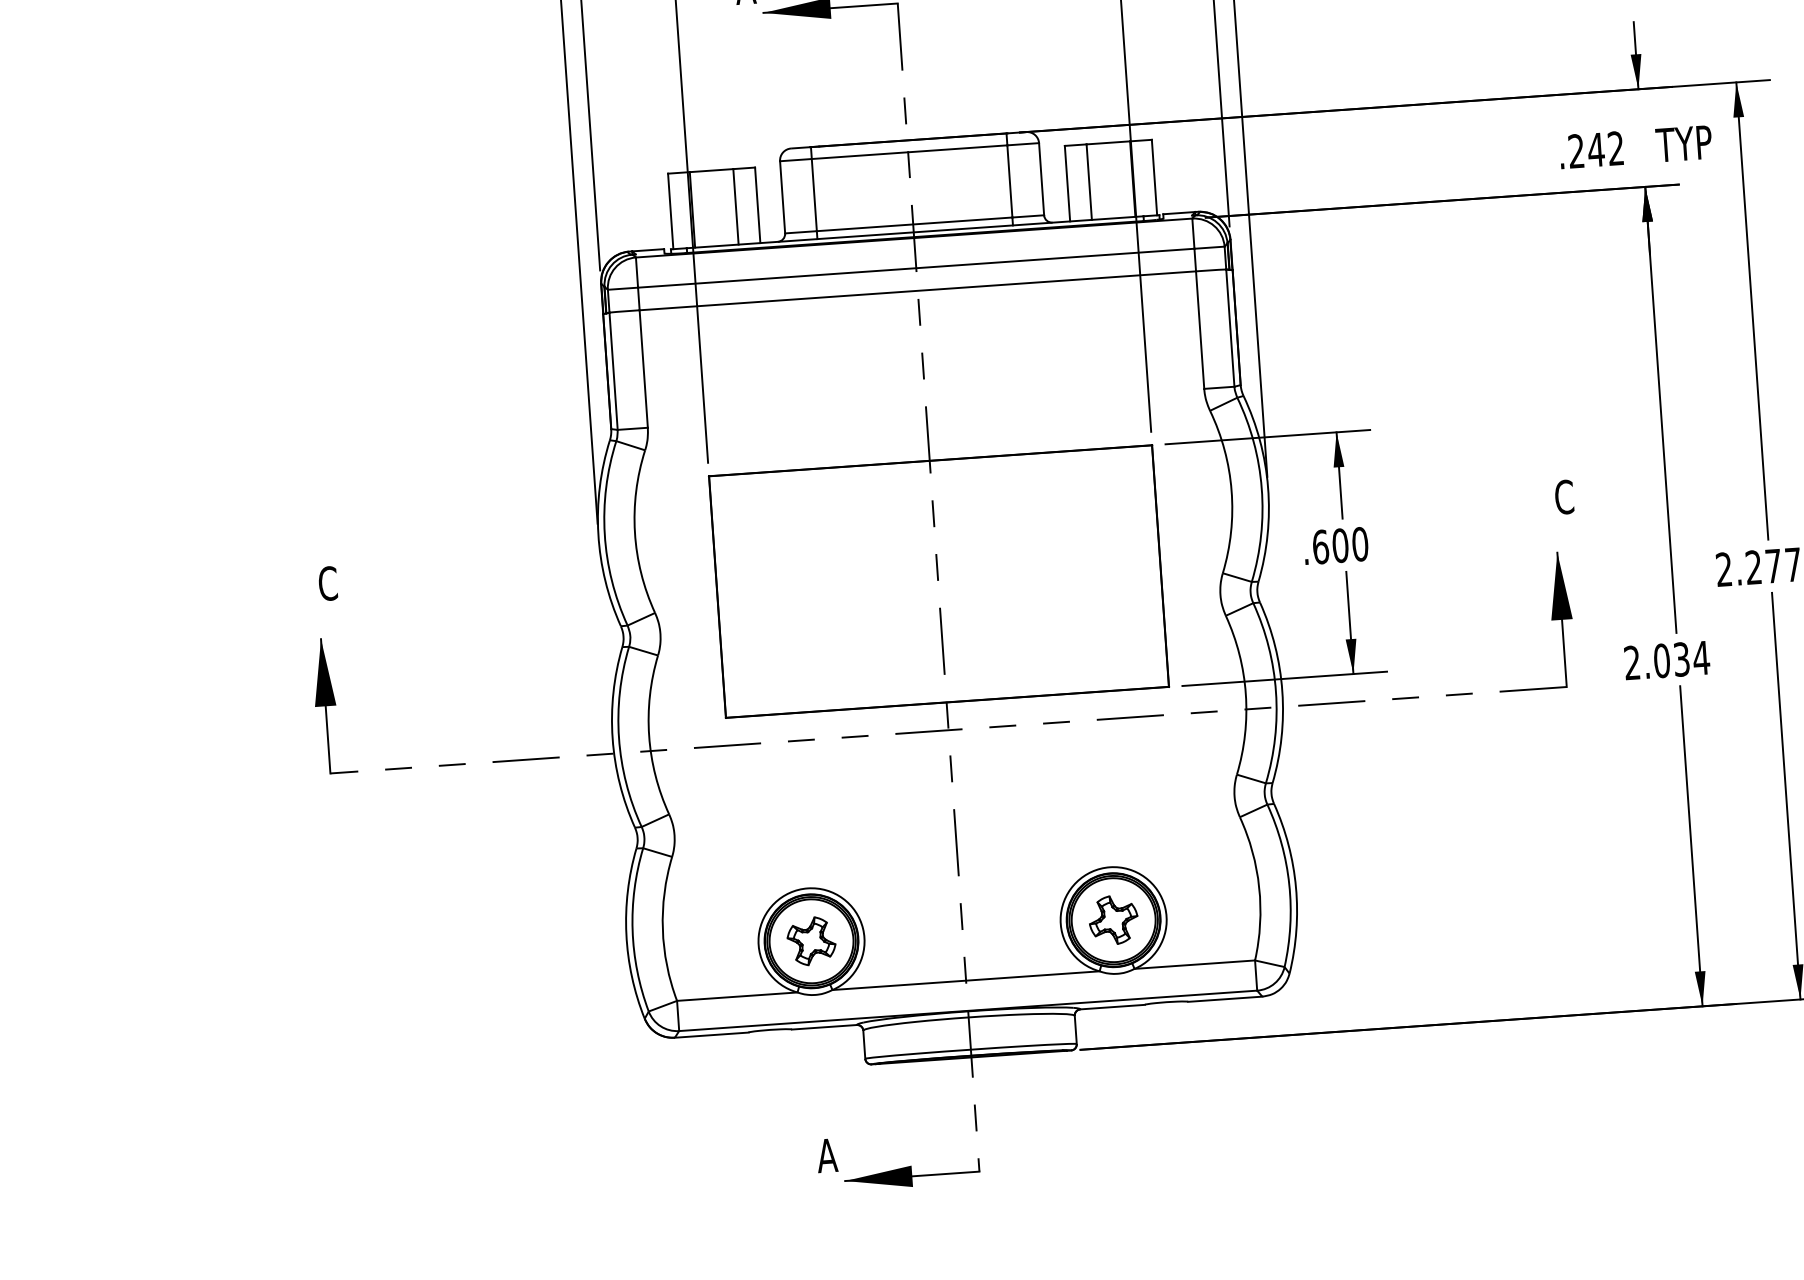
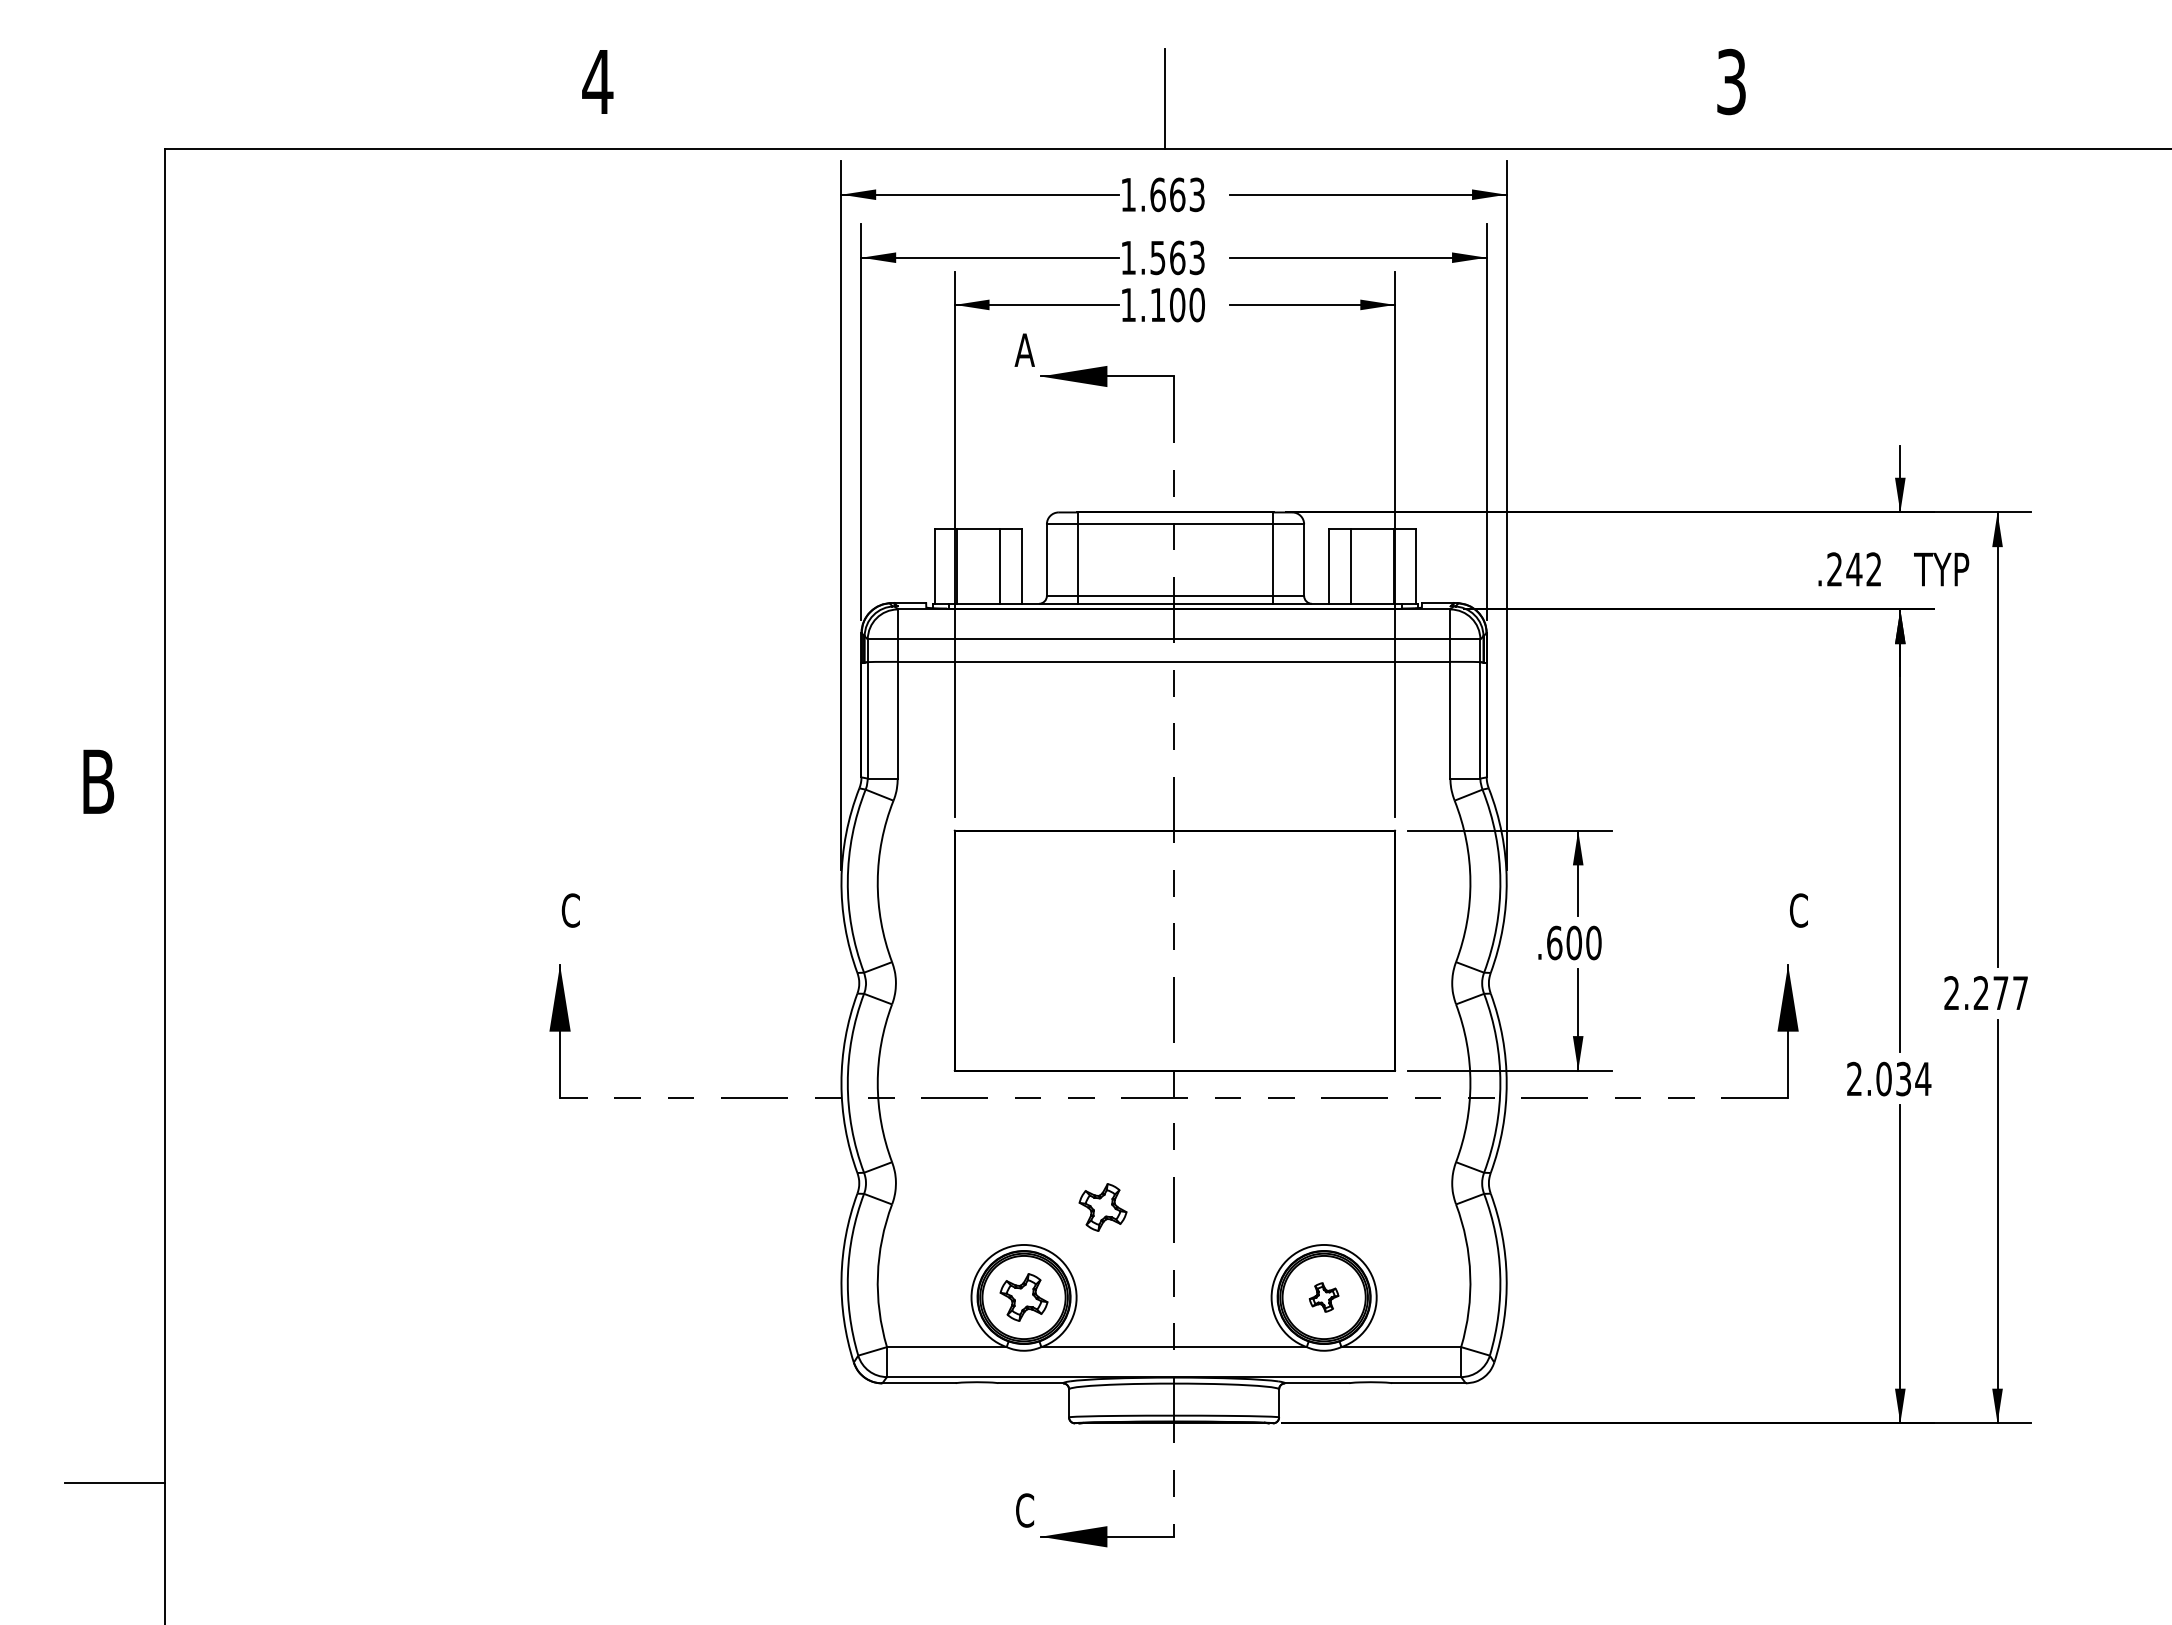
part: (884, 845) -> (1102, 1207), added
part: (1113, 920) -> (1323, 1297), size x0.6
text: (826, 1155) -> (1024, 1510), A -> C

